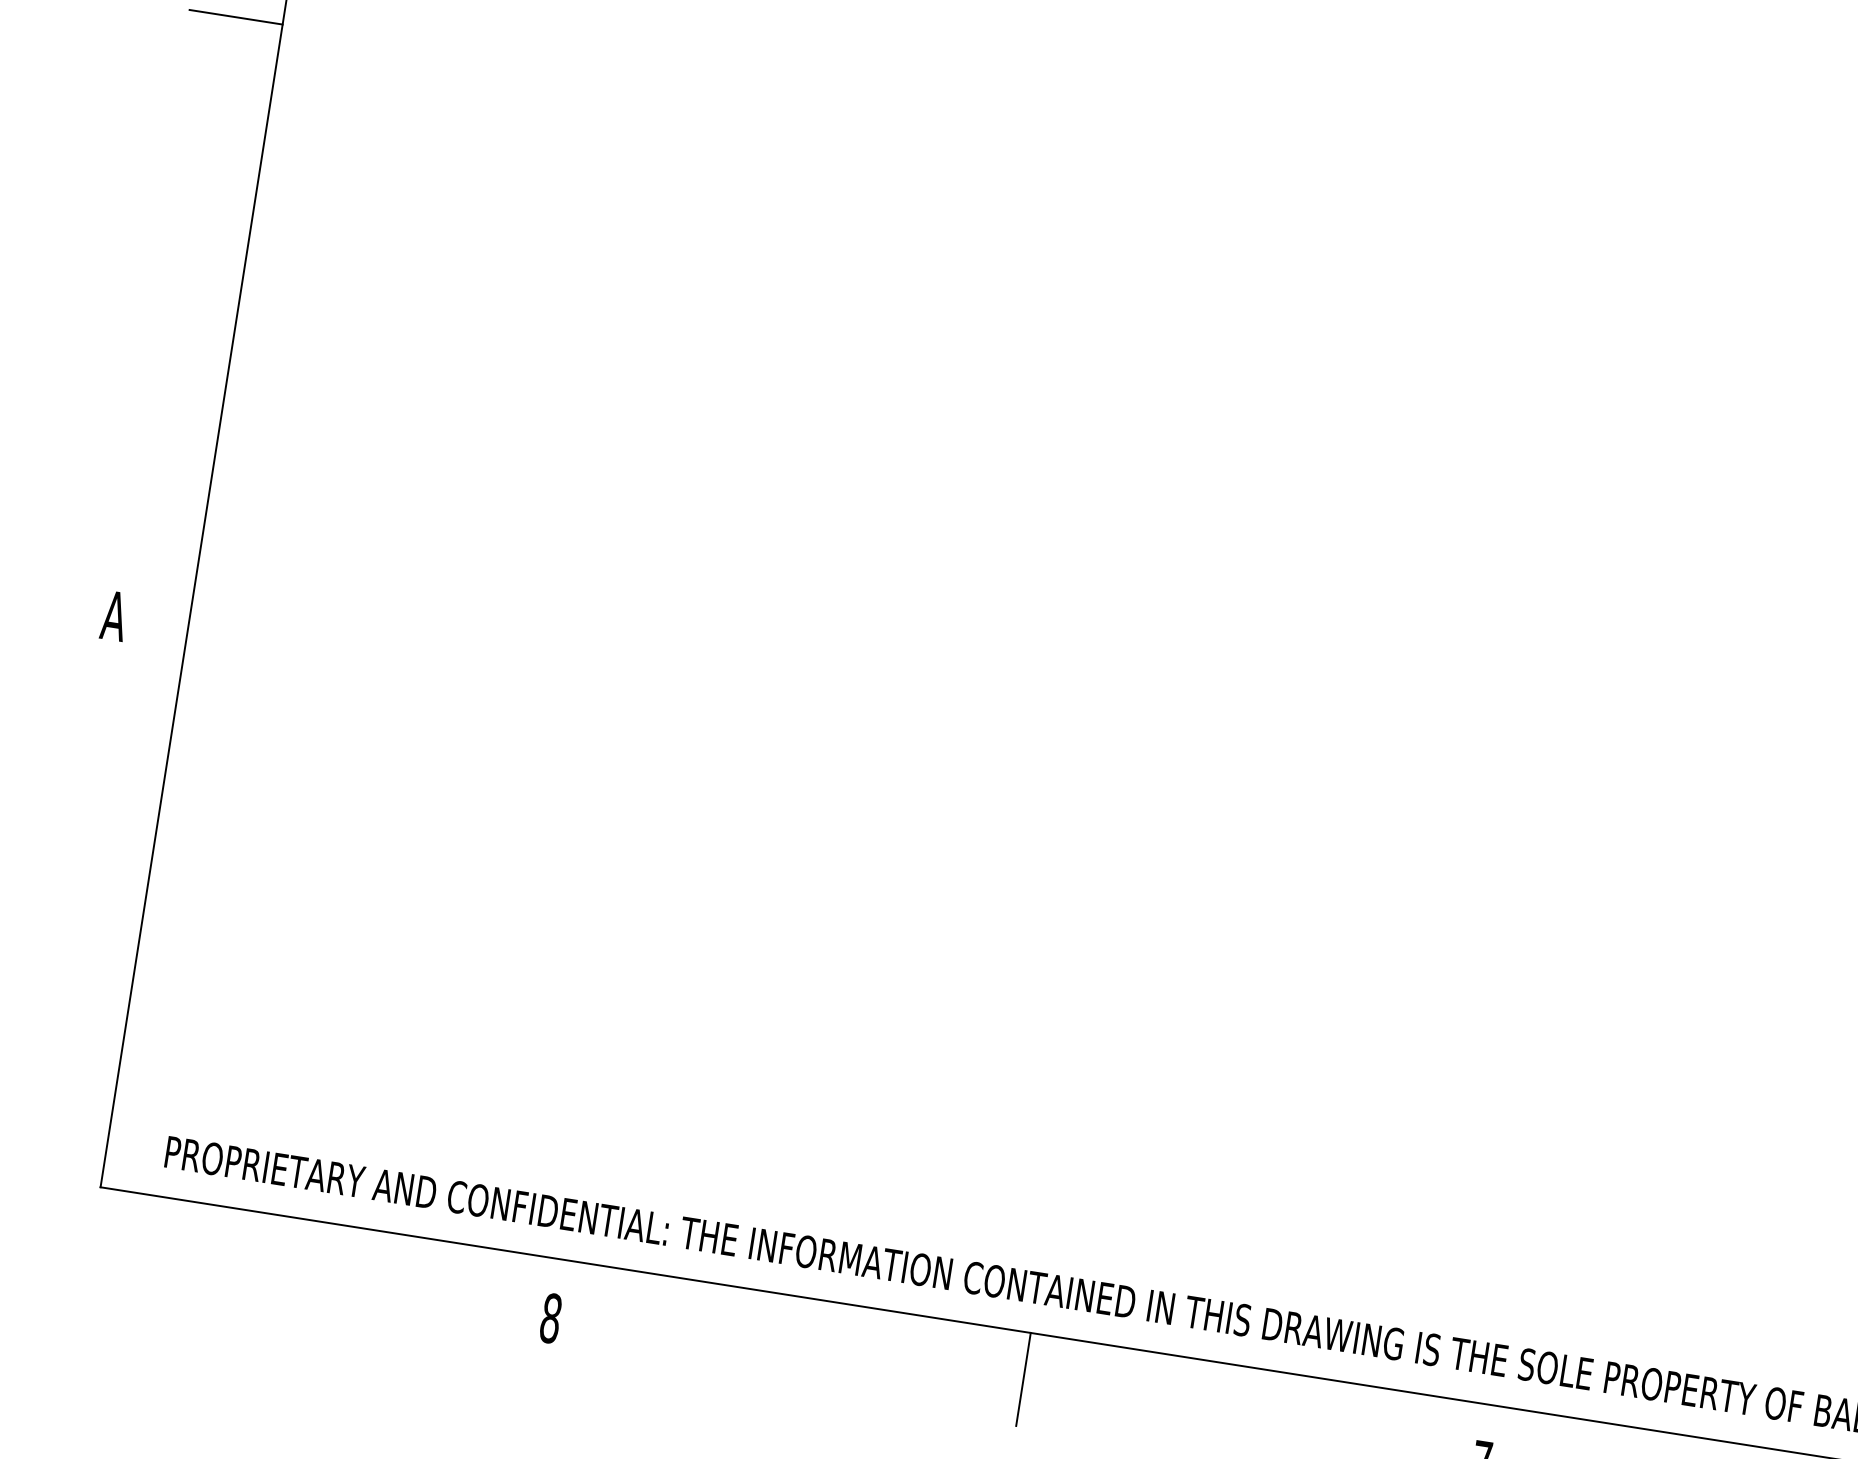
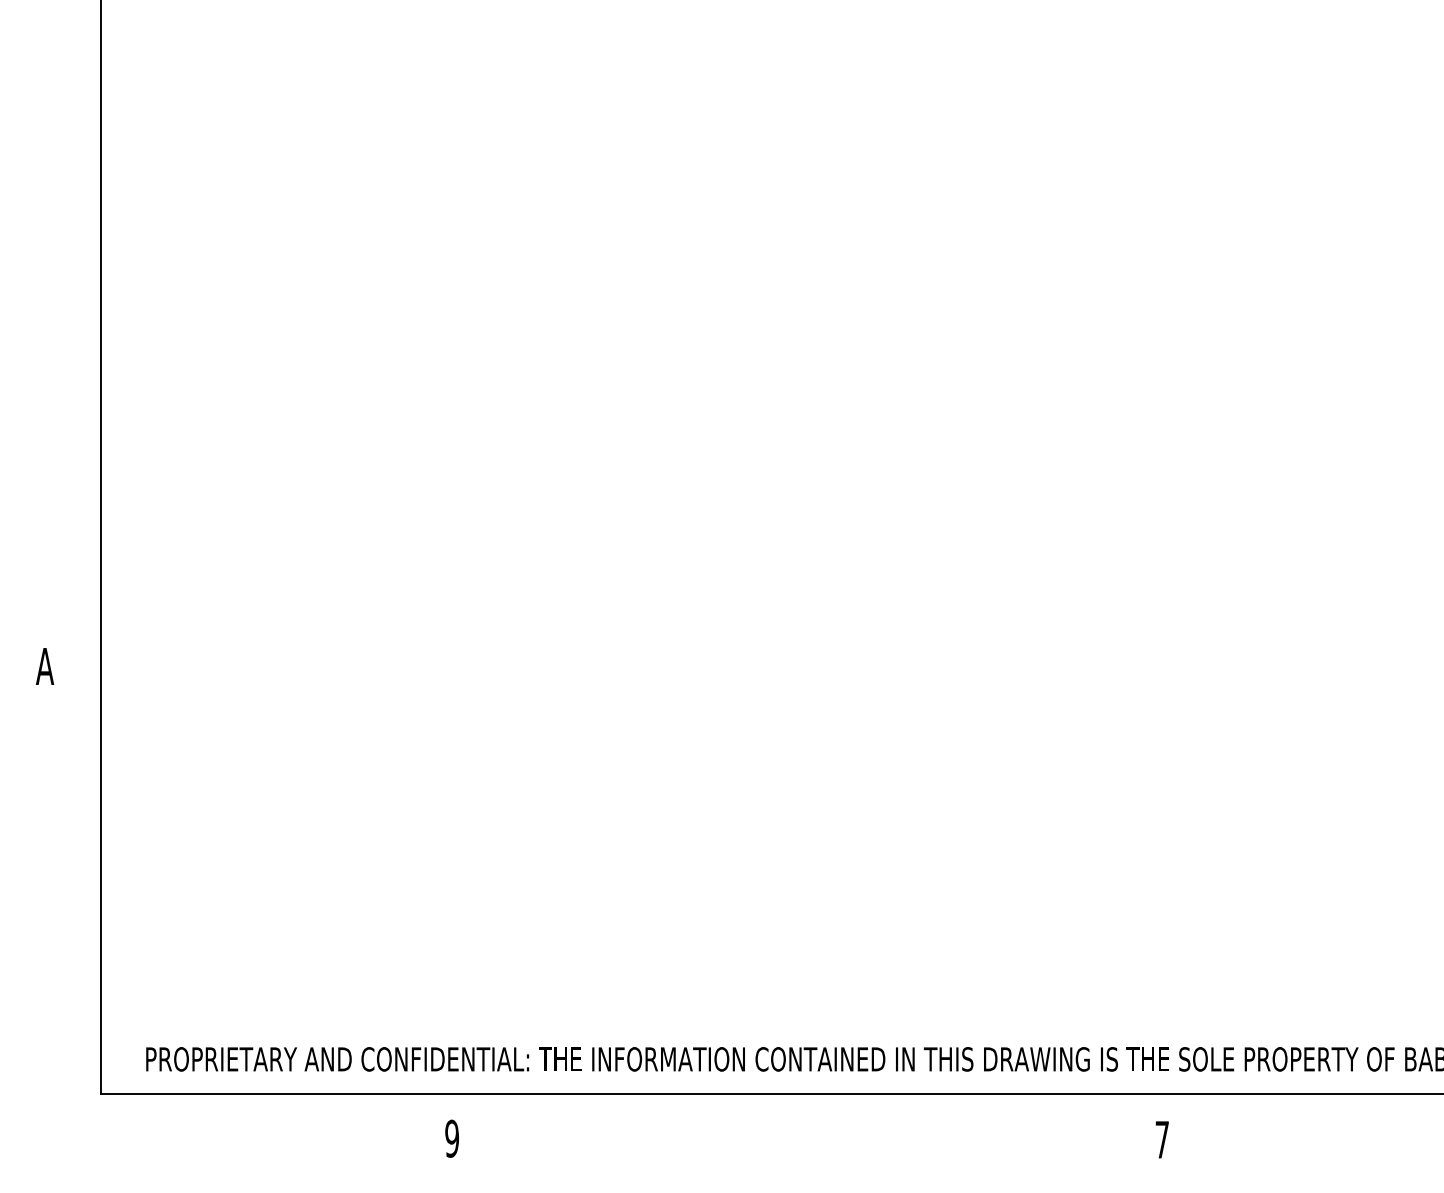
line: (235, 17) -> (65, 206), removed
text: (551, 1318) -> (452, 1138), 8 -> 9
line: (1023, 1378) -> (811, 1128), removed

